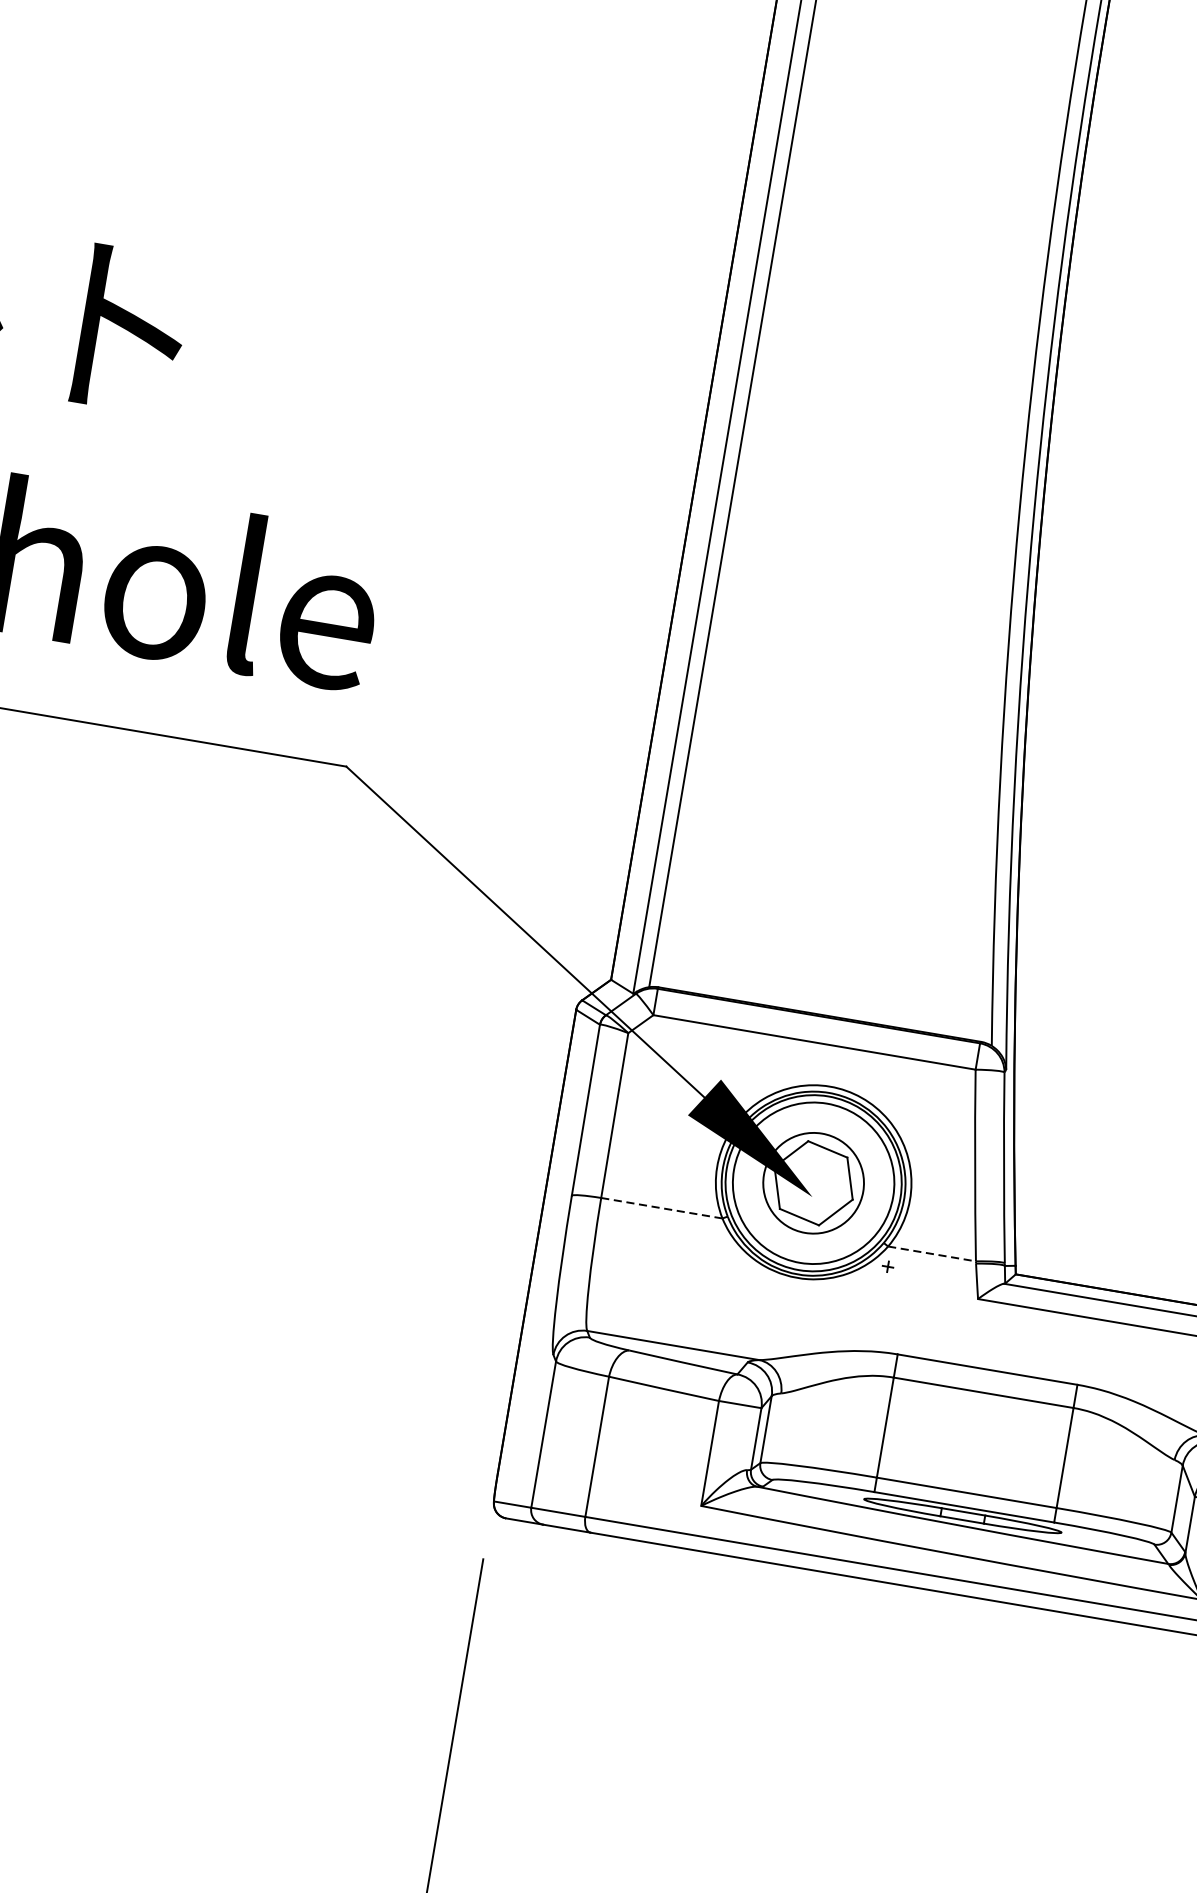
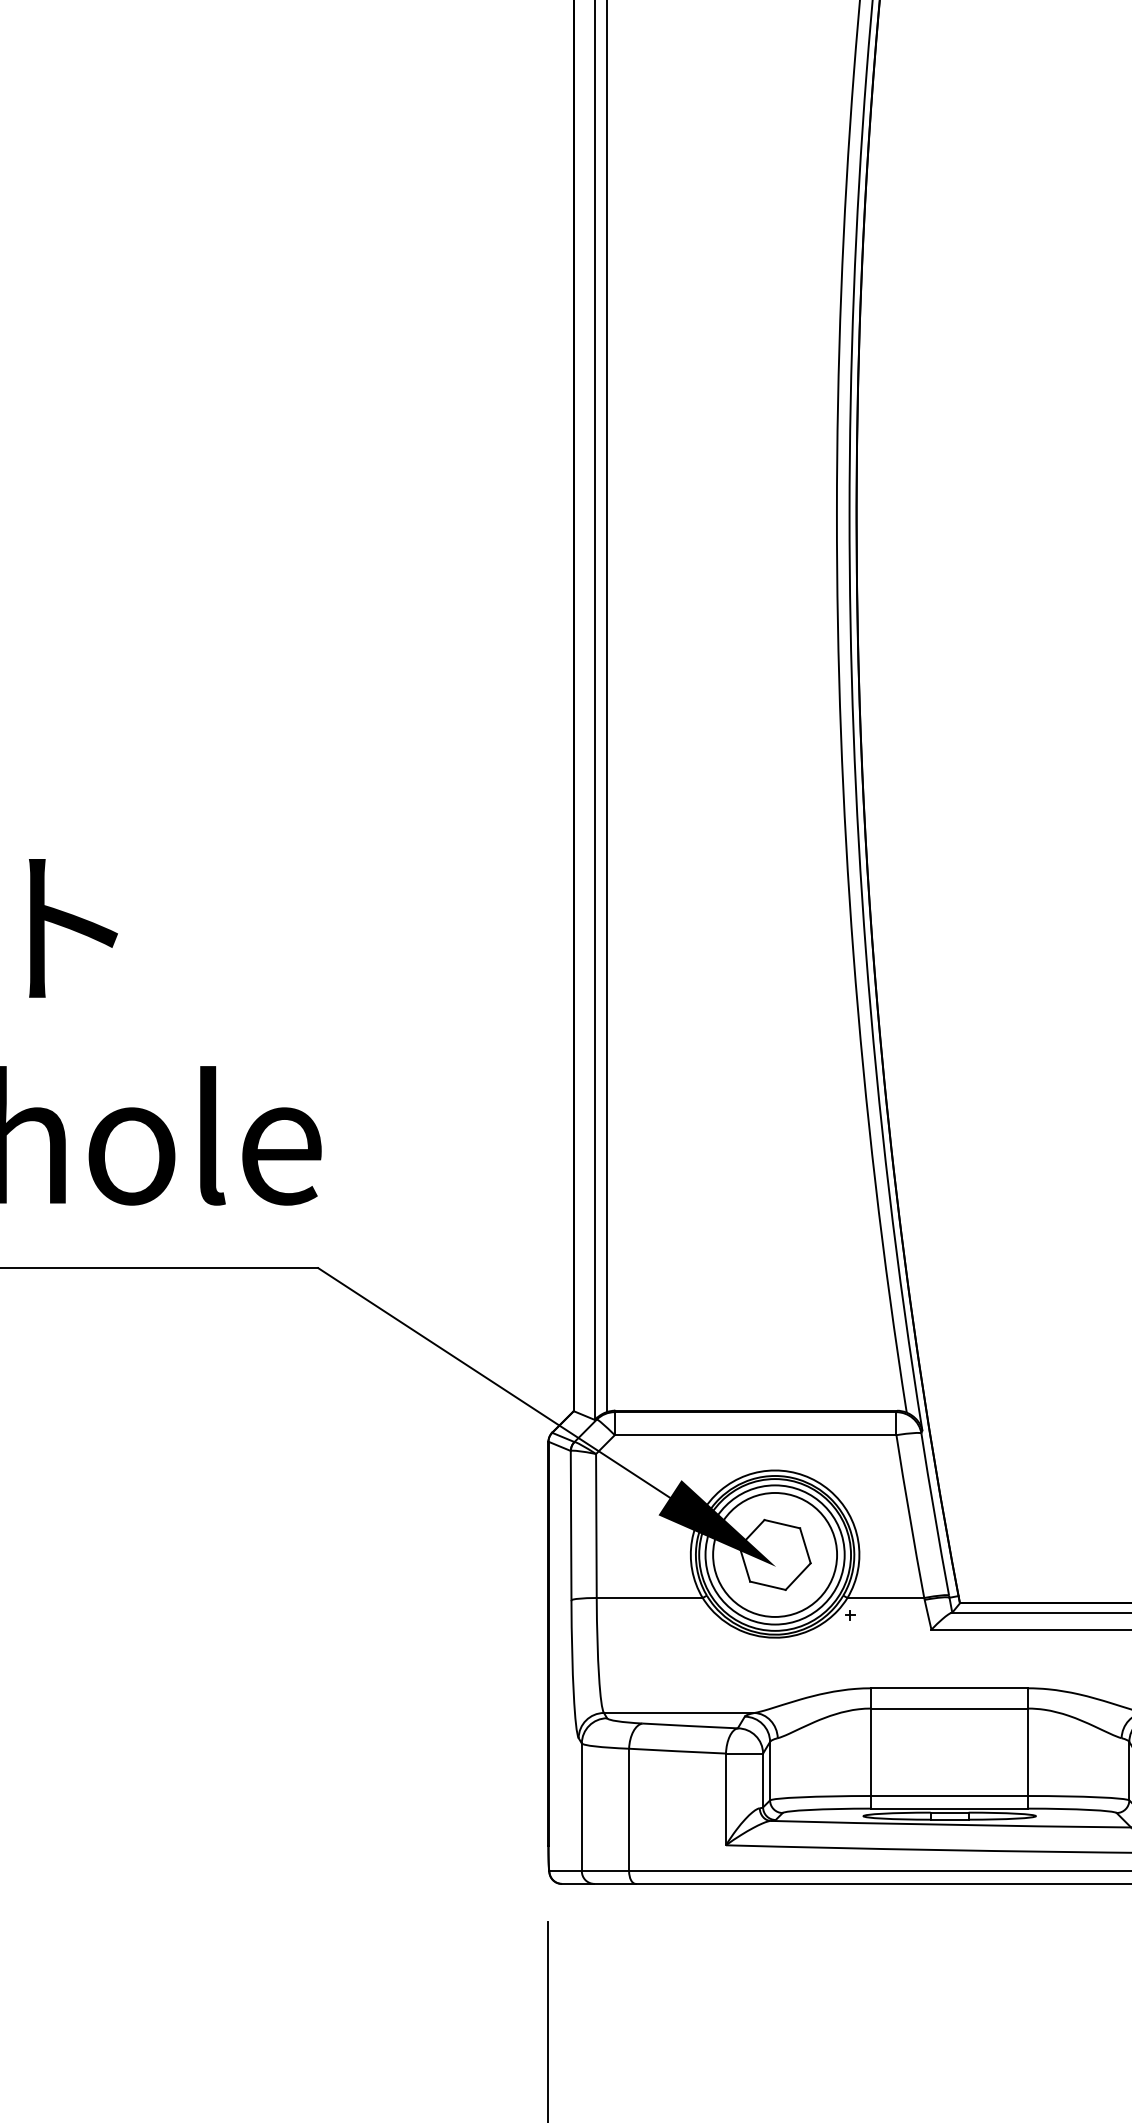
circle: (814, 1182) -> (775, 1554), size x1.43
line: (661, 1207) -> (649, 1597), dashed -> solid
line: (932, 1253) -> (886, 1597), dashed -> solid

